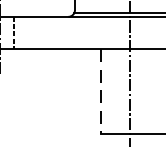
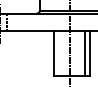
line: (101, 91) -> (54, 53), dashed -> solid
line: (157, 91) -> (84, 53), added

